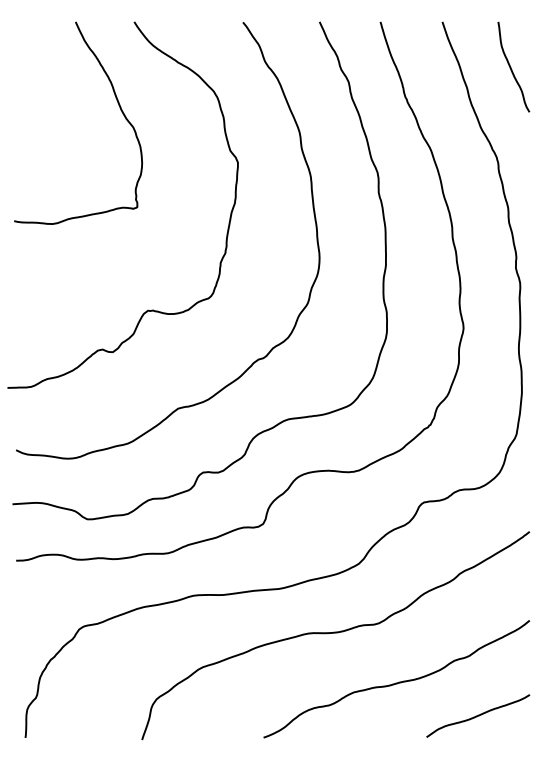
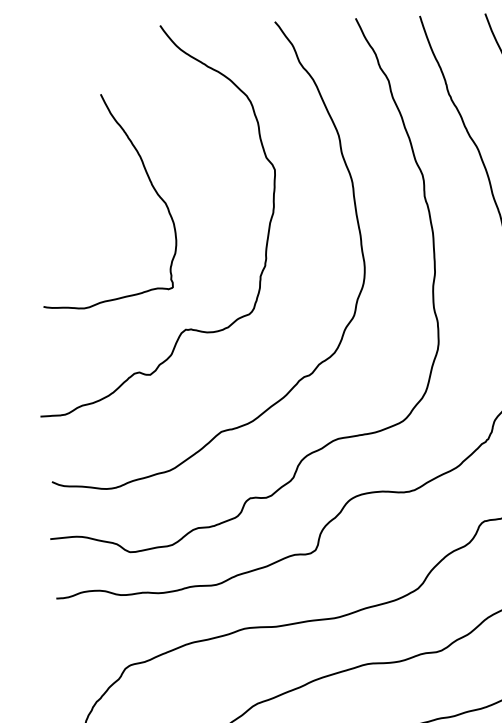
curve: (119, 108) -> (150, 183), moved

